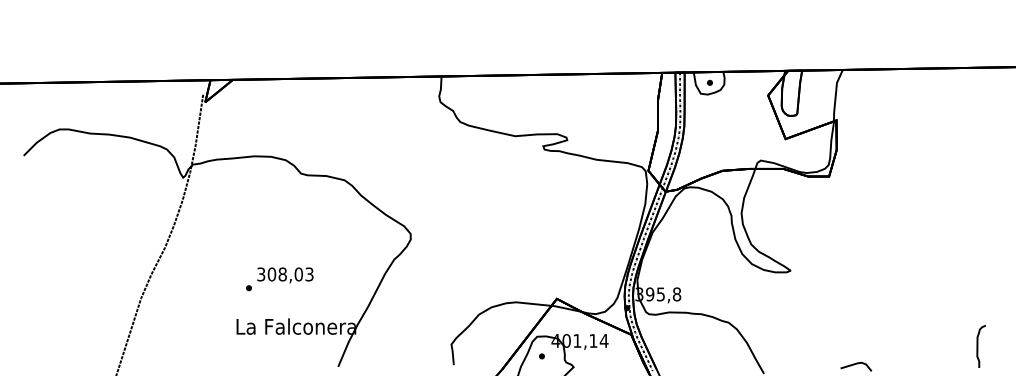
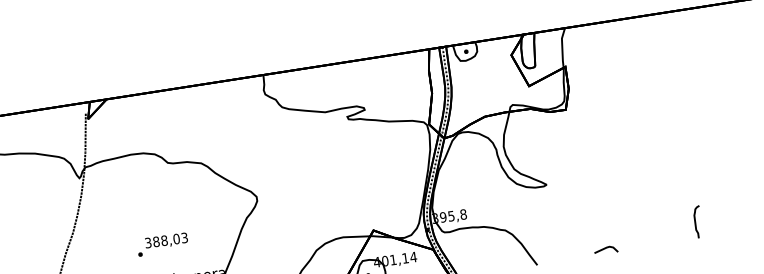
text: (271, 274) -> (156, 241), 308,03 -> 388,03

